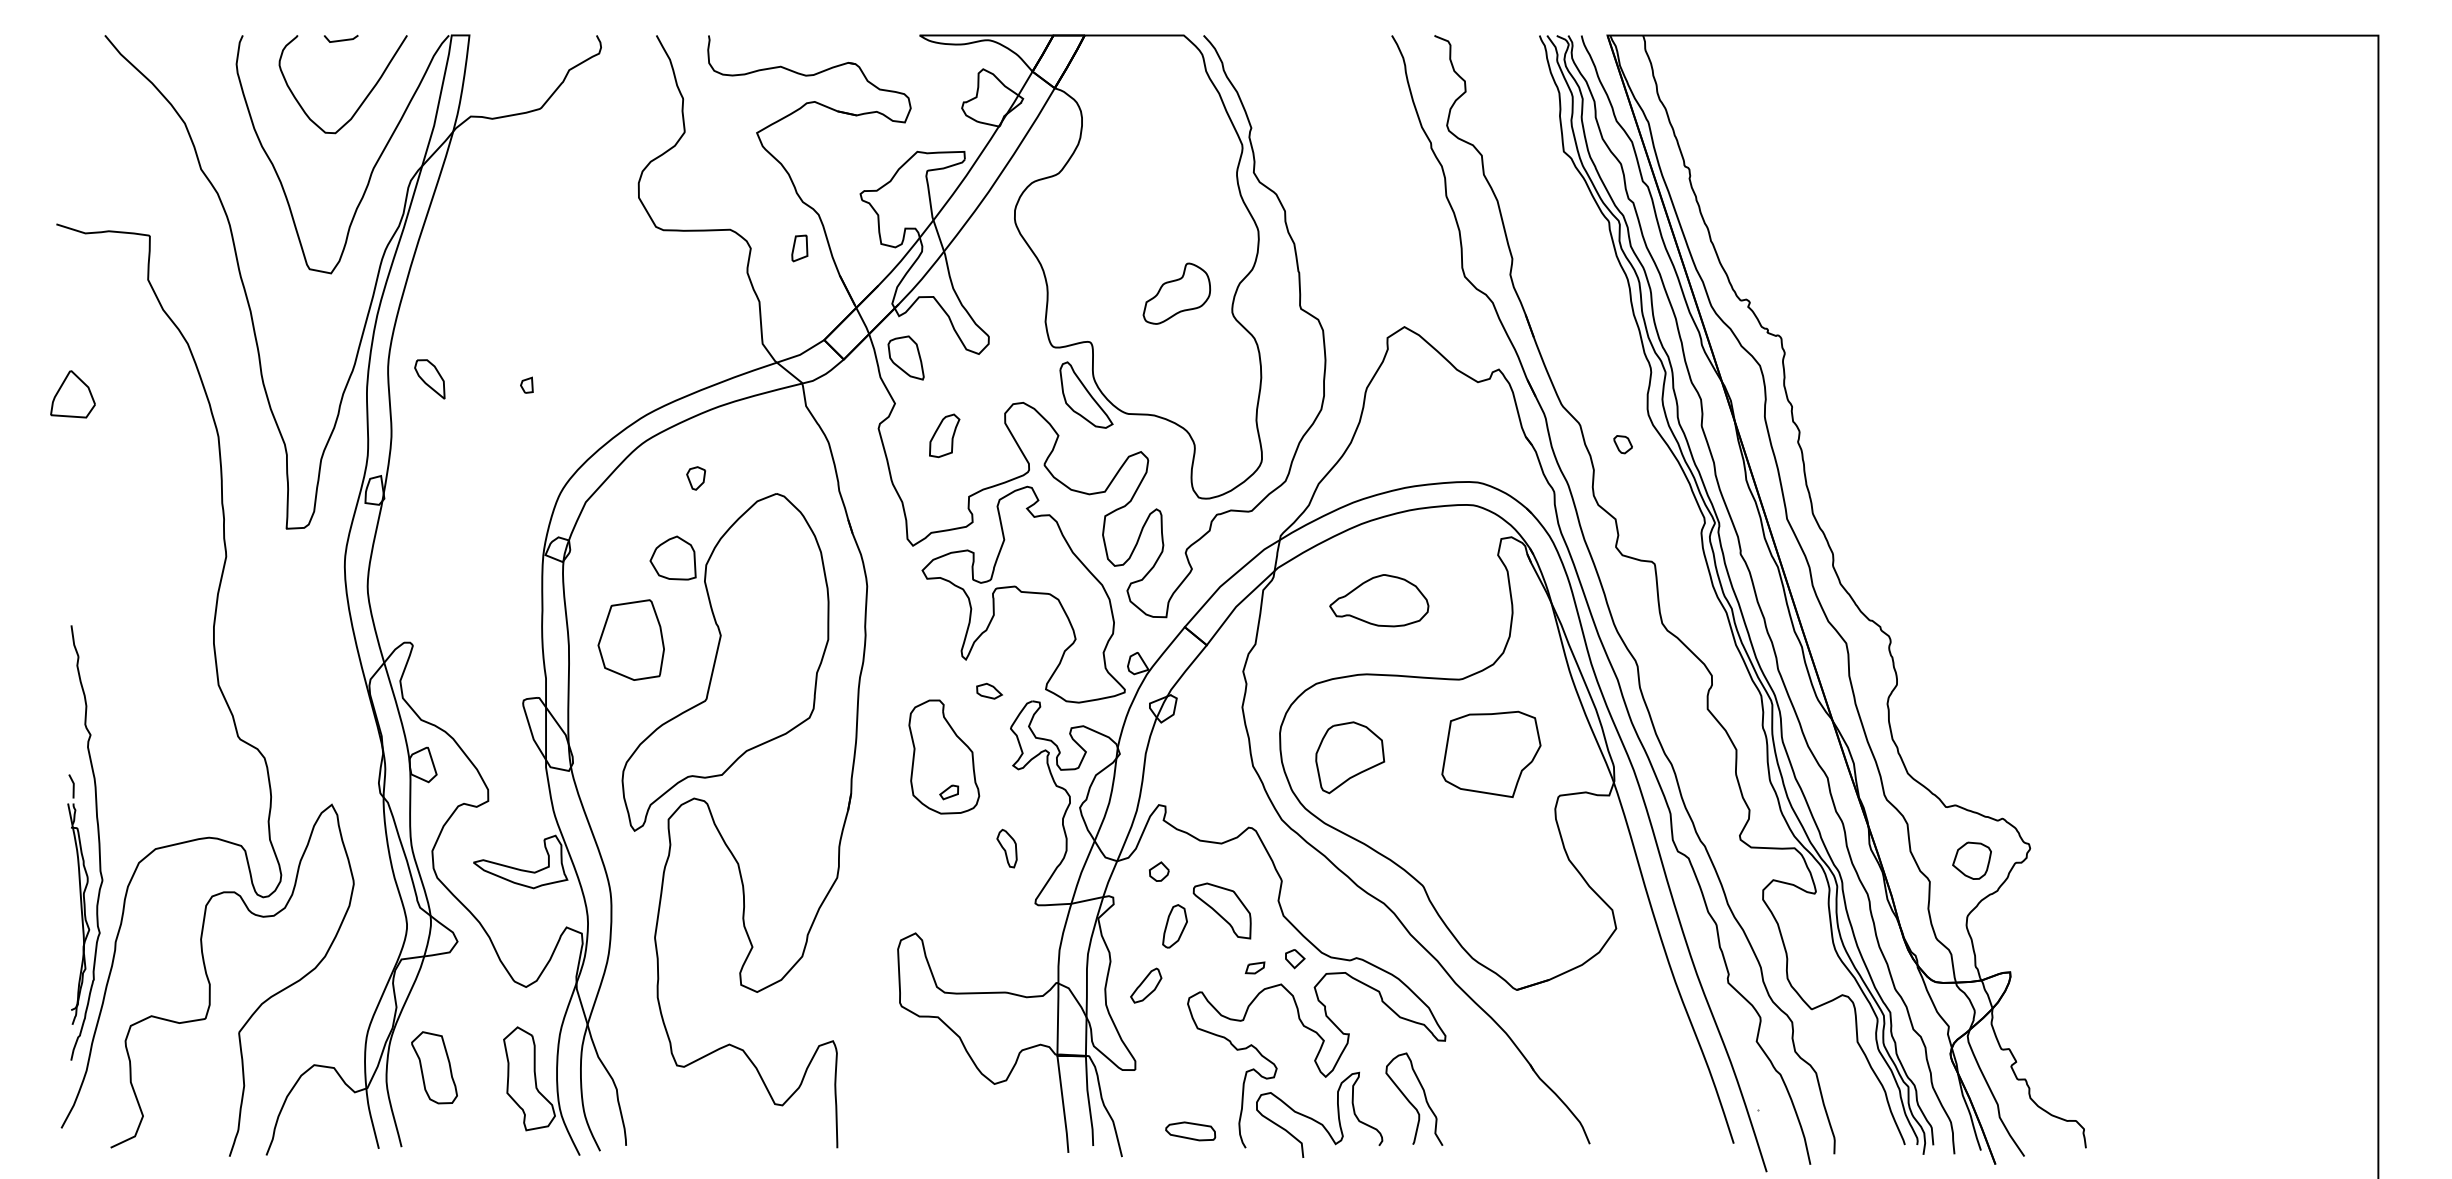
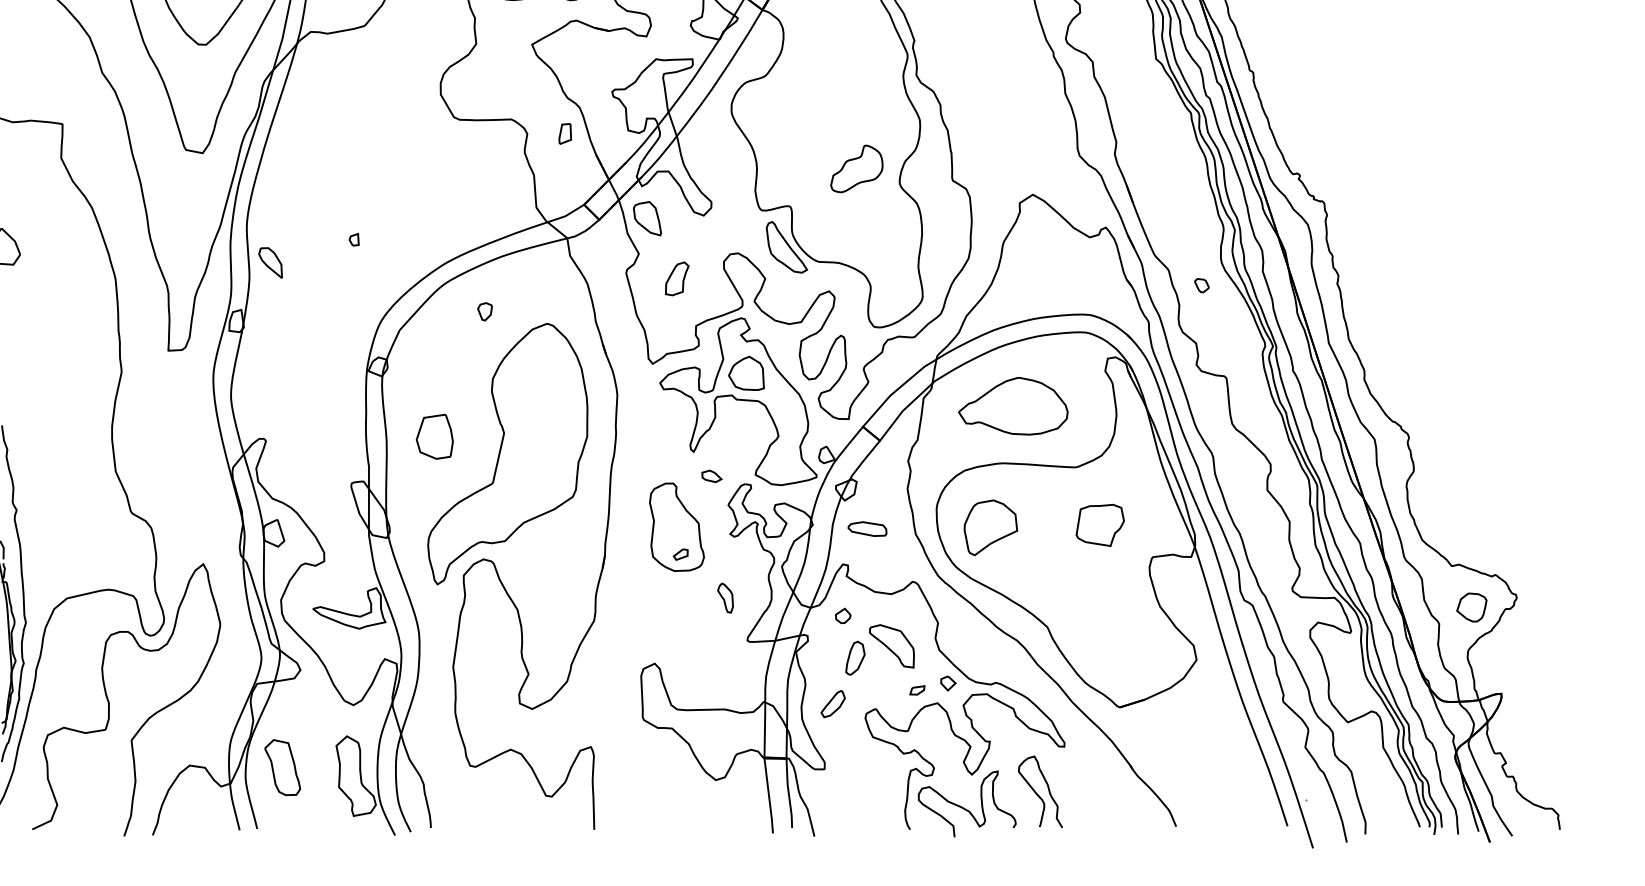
part: (429, 379) -> (270, 263), moved
part: (672, 557) -> (745, 372), moved
part: (1379, 600) -> (1013, 406), size x1.43
part: (630, 639) -> (434, 436), size x0.71
part: (1491, 754) -> (1100, 525), size x0.62
part: (1190, 1131) -> (867, 529), moved

